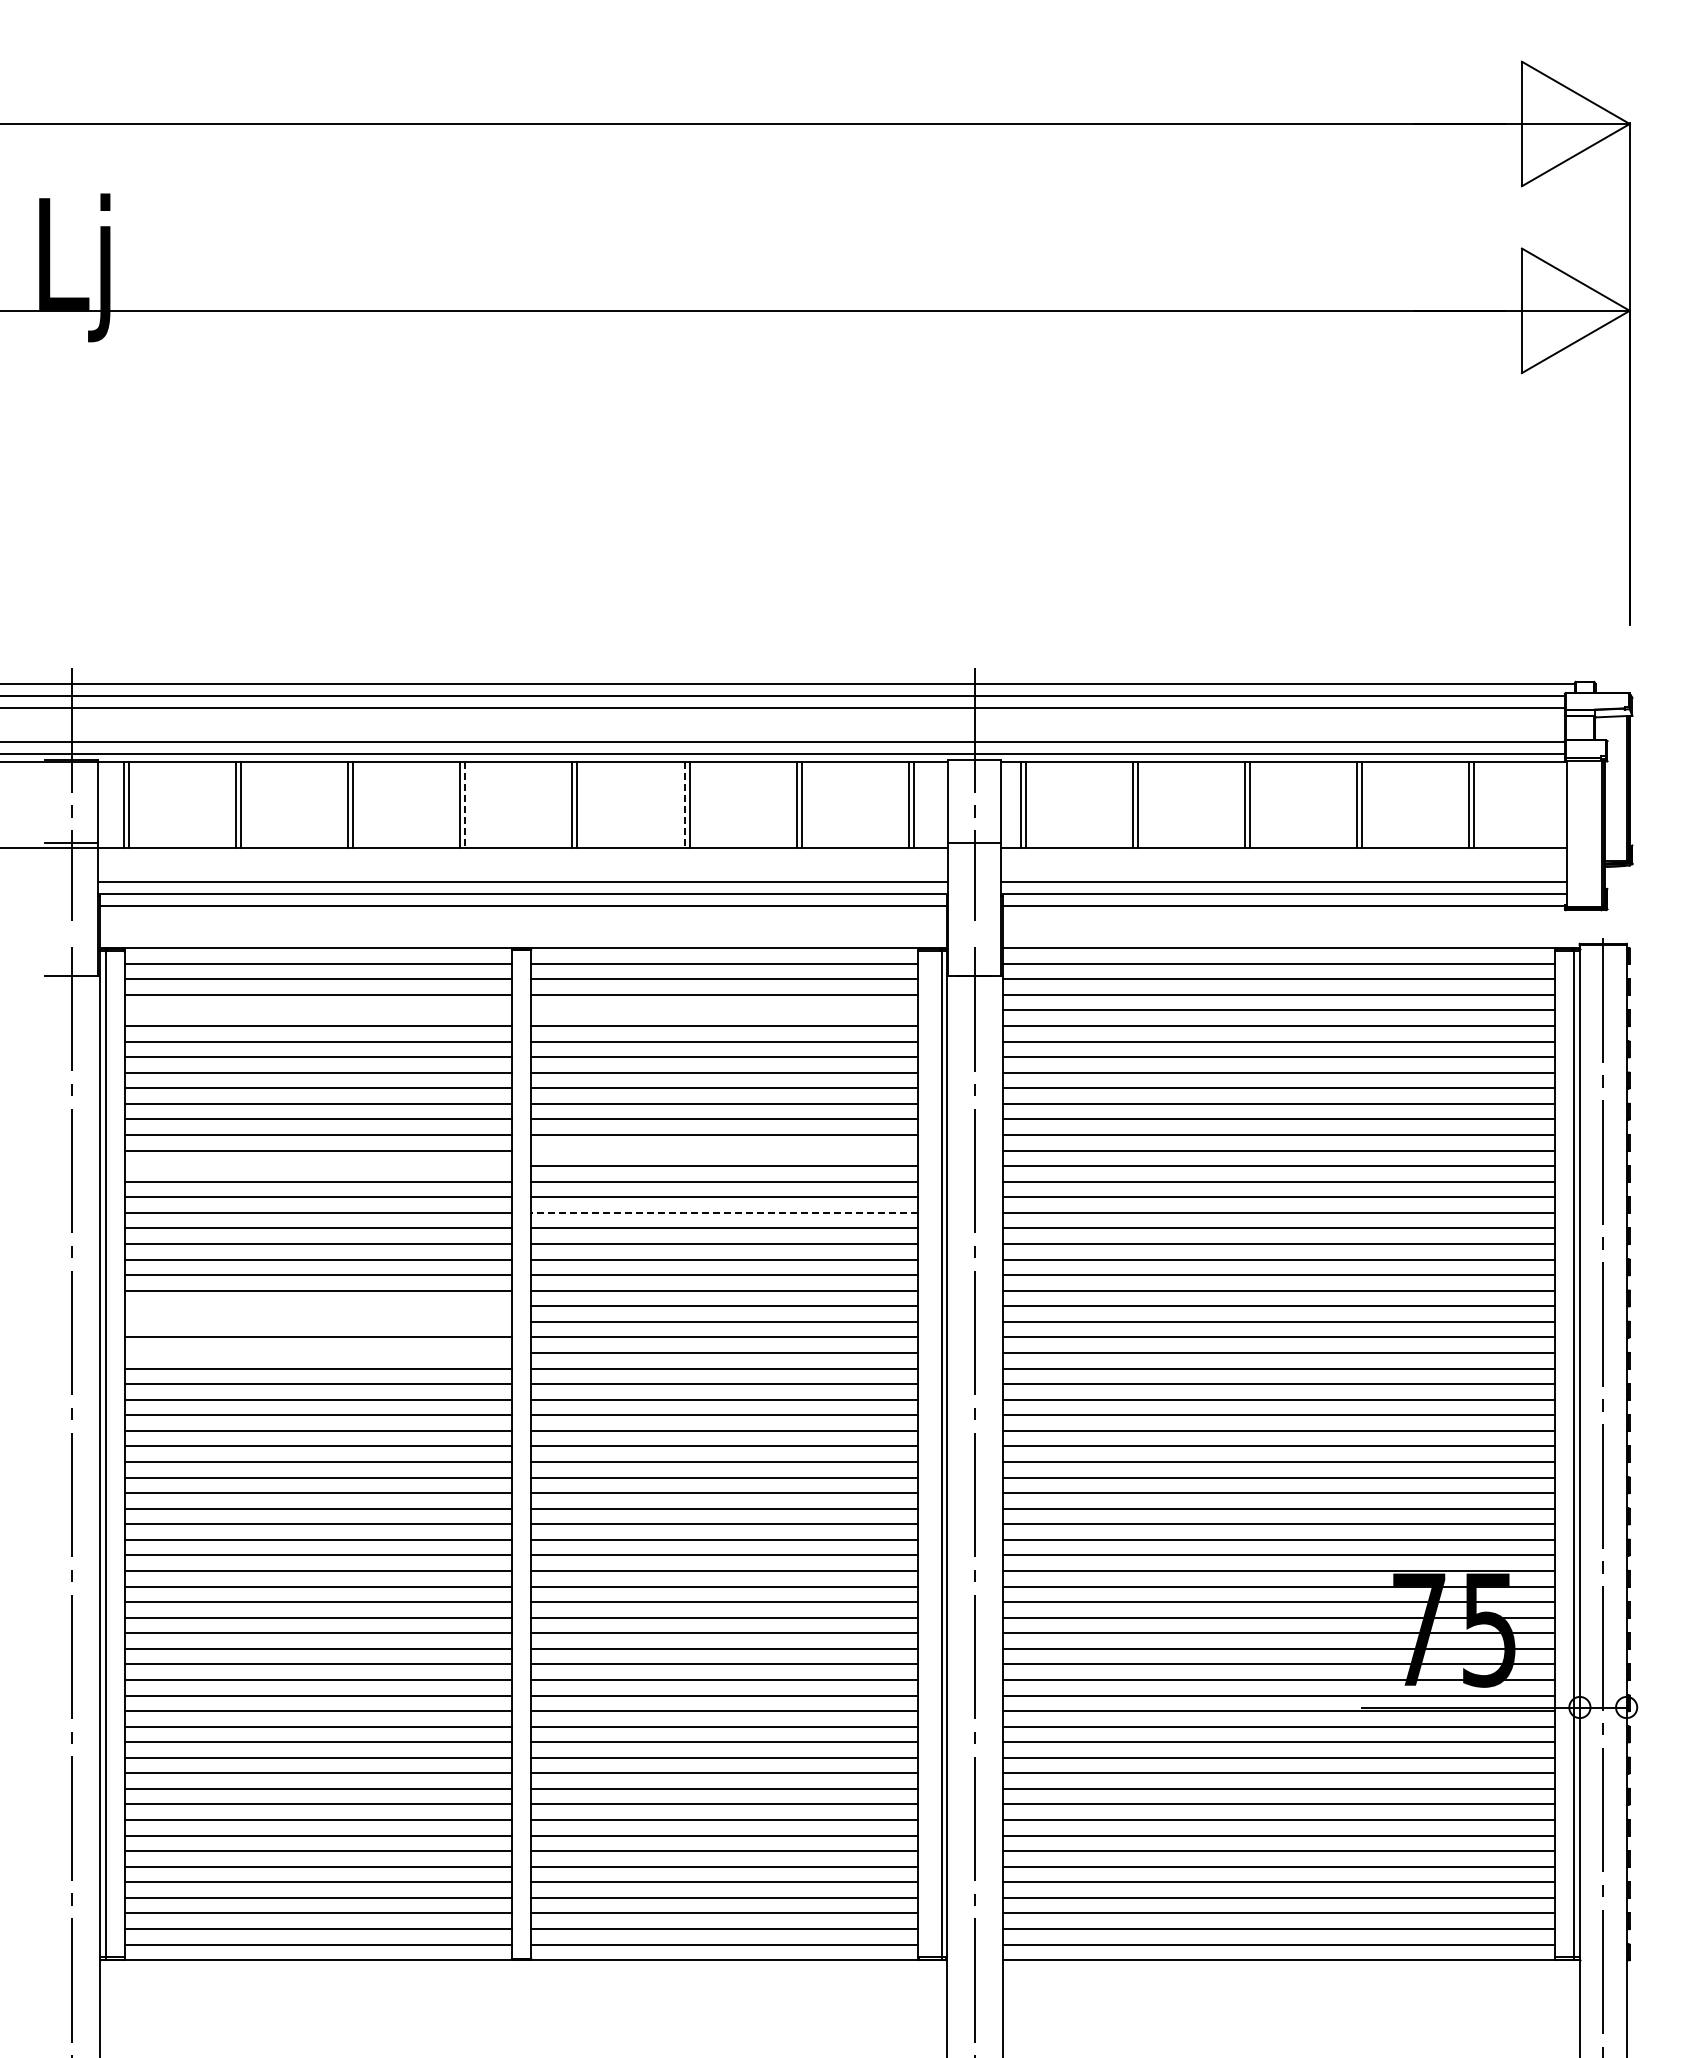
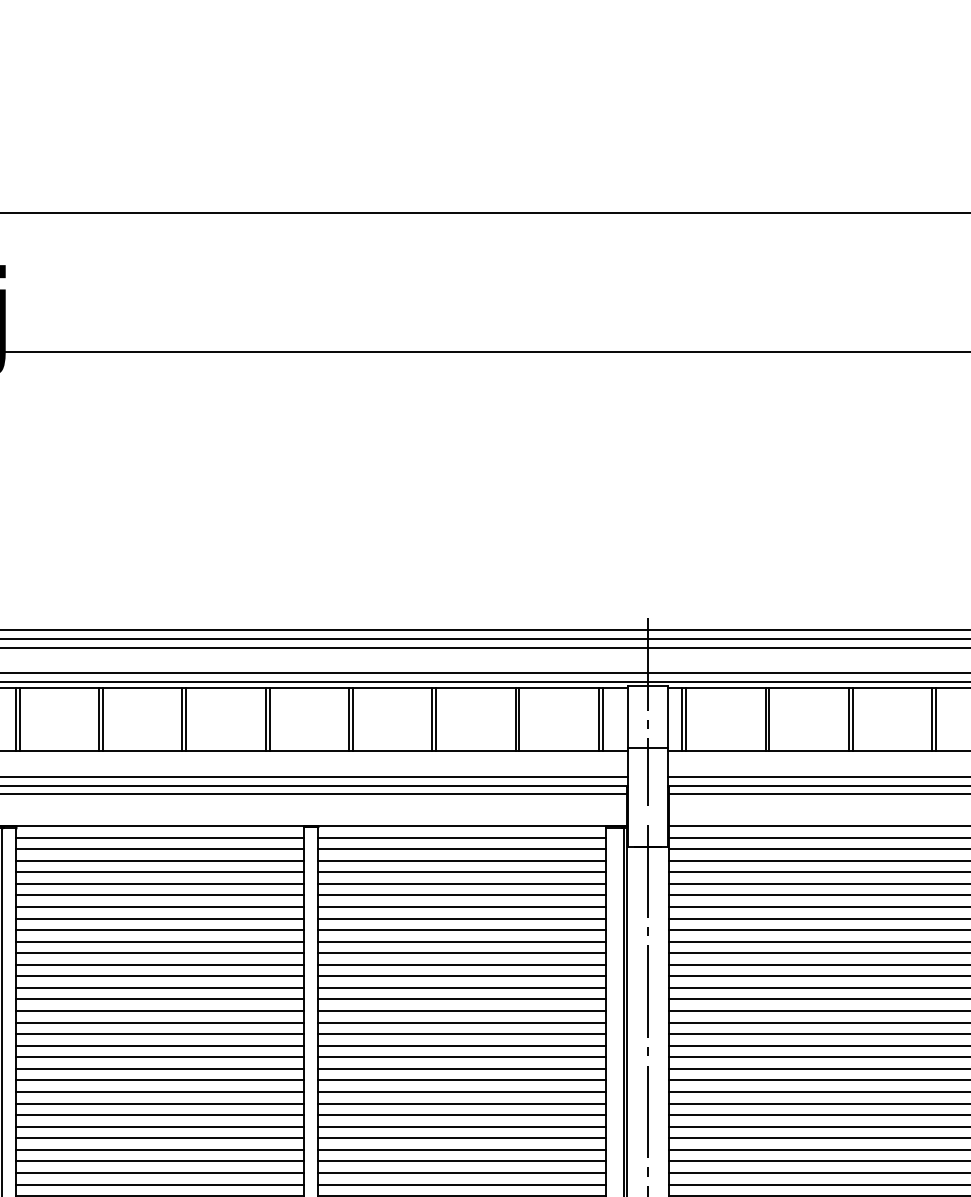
line: (465, 805) -> (269, 719), dashed -> solid
line: (684, 805) -> (432, 719), dashed -> solid
line: (318, 1010) -> (160, 872), added
line: (724, 1010) -> (462, 872), added
line: (724, 1150) -> (462, 976), added
line: (318, 1166) -> (160, 988), added
line: (724, 1212) -> (462, 1022), dashed -> solid
line: (318, 1306) -> (160, 1092), added
line: (318, 1321) -> (160, 1103), added
line: (318, 1352) -> (160, 1126), added

